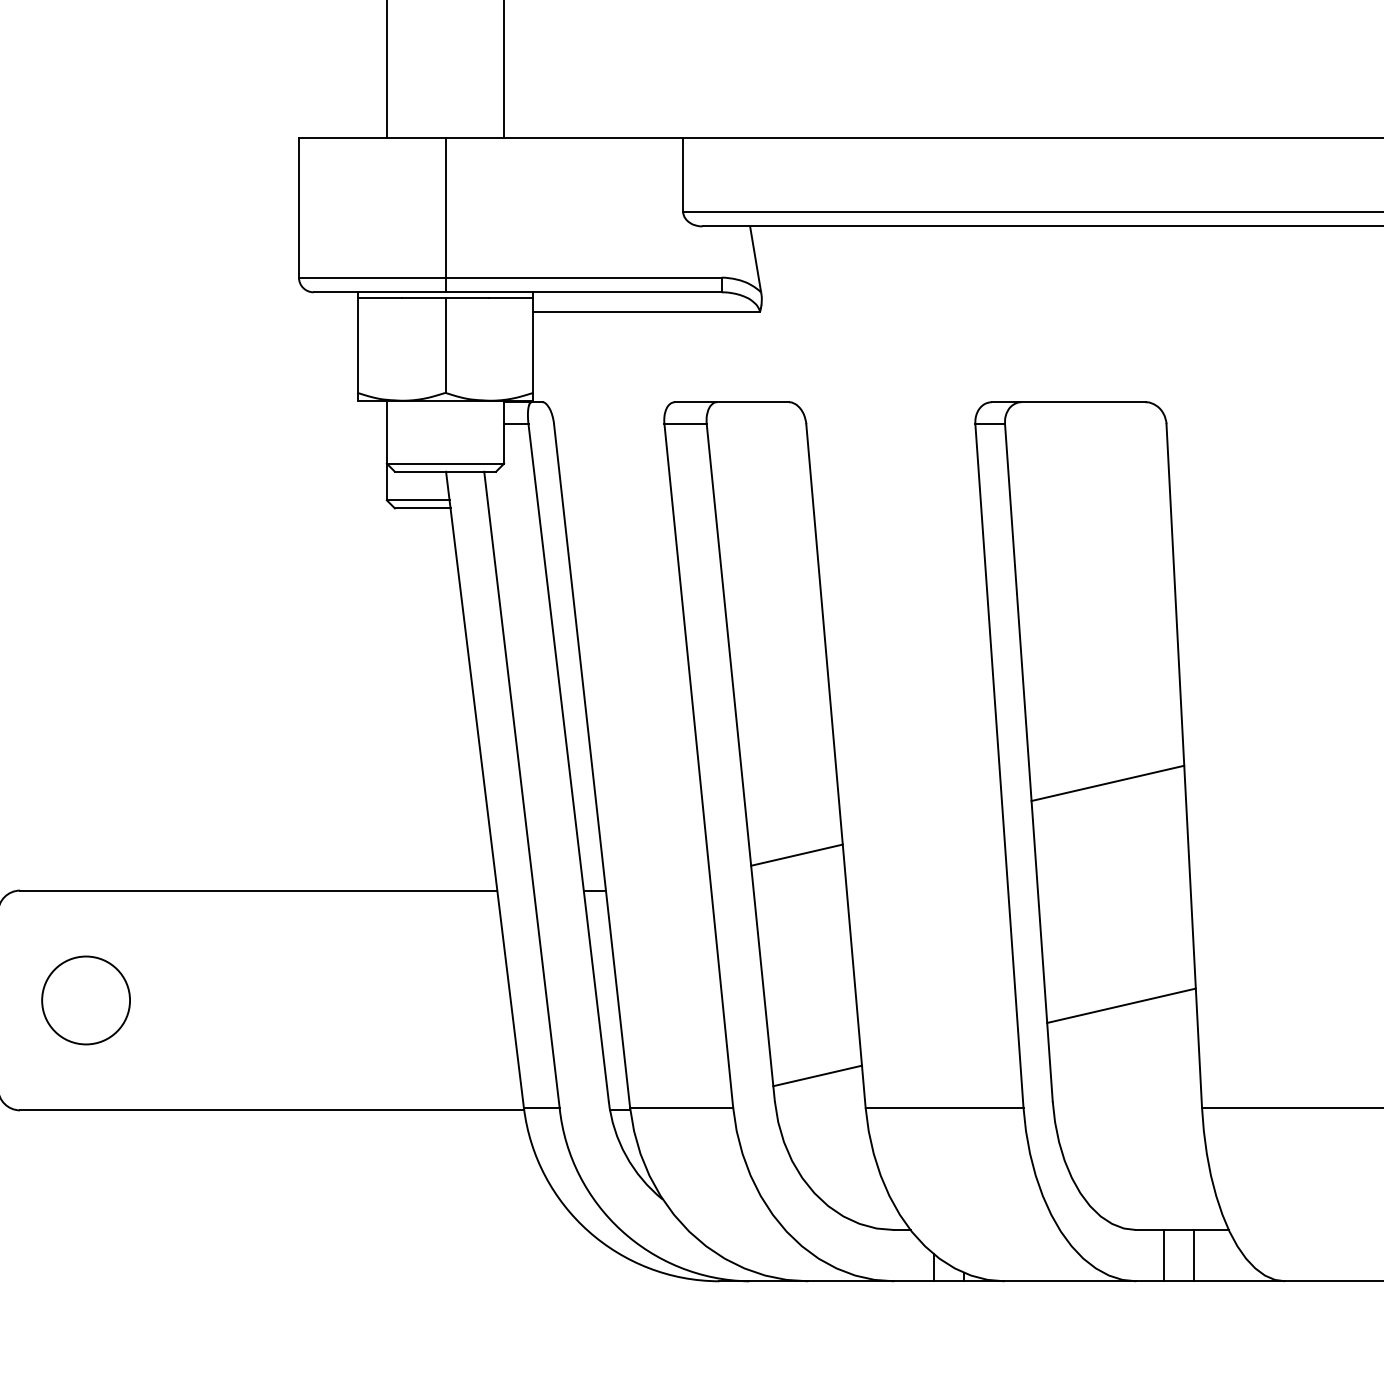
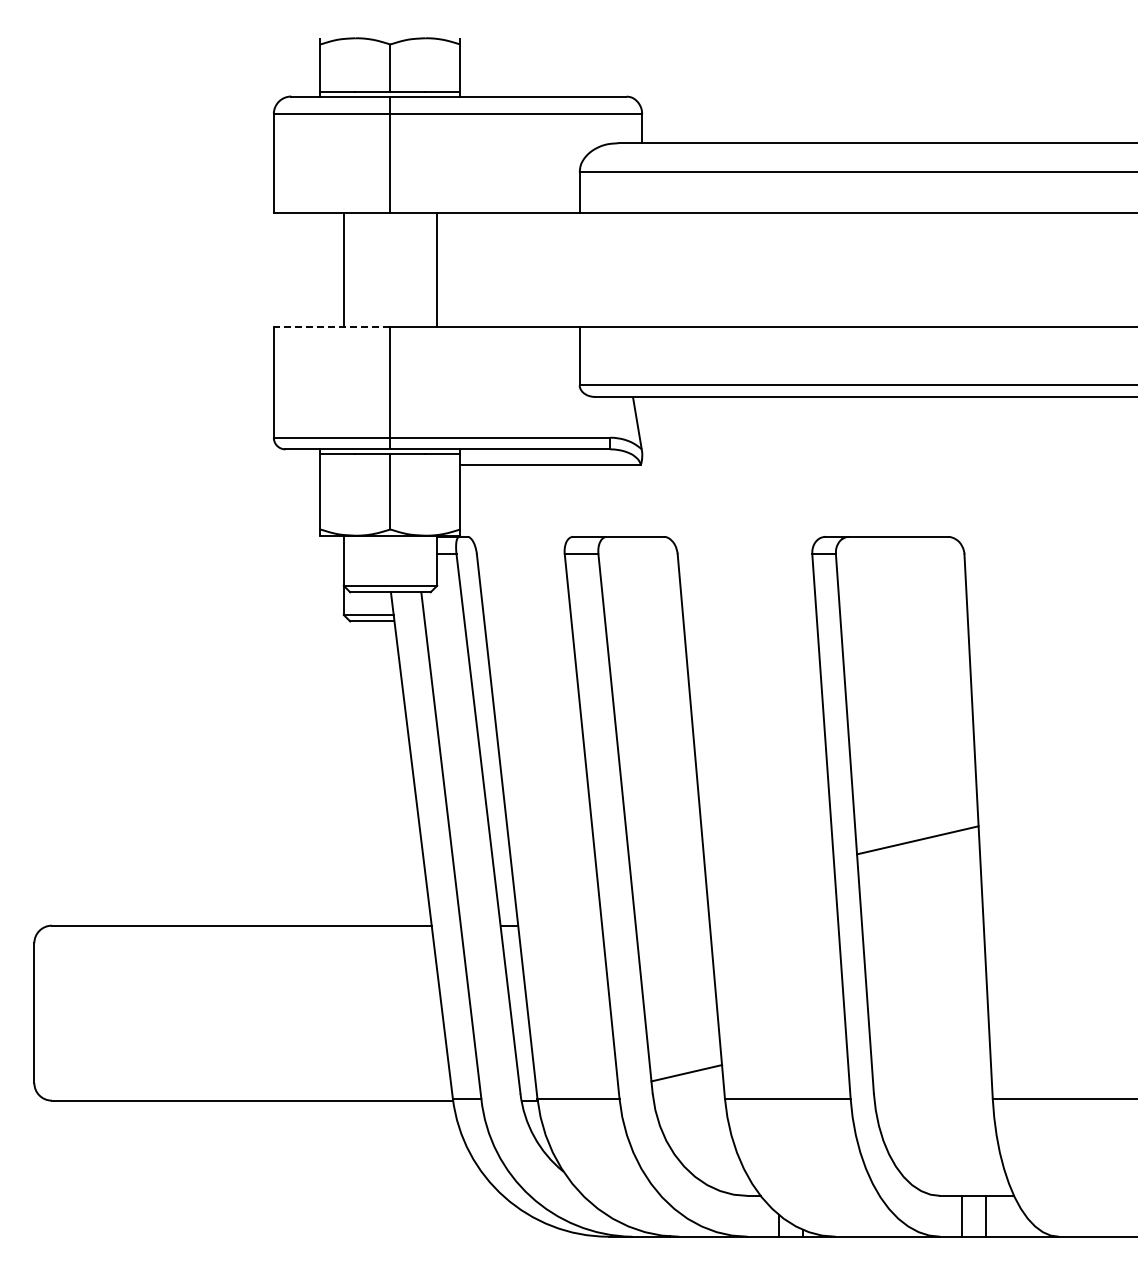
line: (371, 137) -> (331, 326), solid -> dashed
line: (795, 855) -> (669, 897), removed
circle: (86, 1000) -> (104, 1013), removed
line: (1121, 1005) -> (928, 1017), removed

